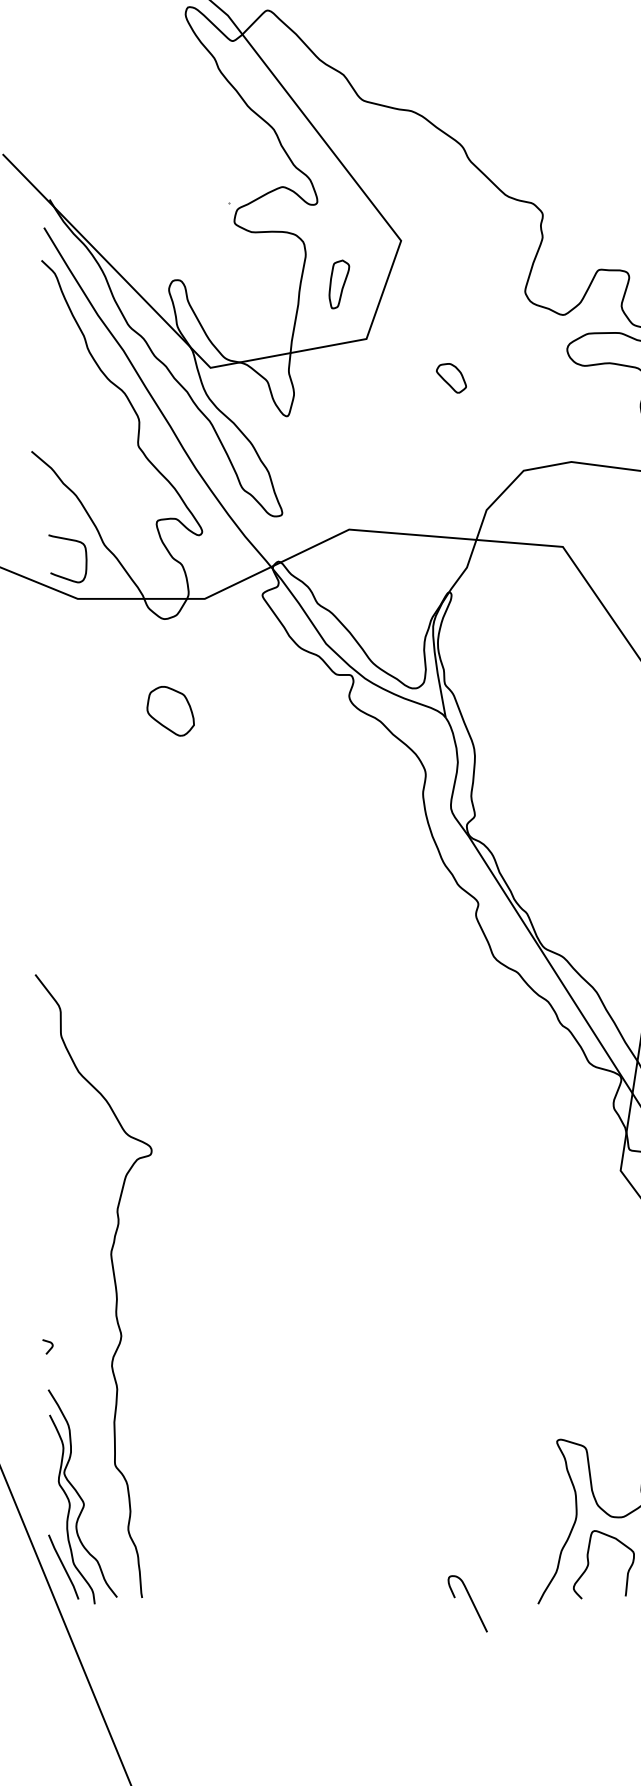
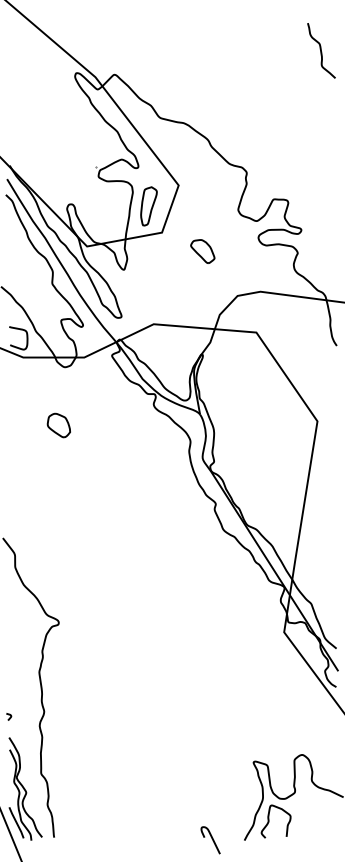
part: (338, 284) -> (148, 206), size x1.67
part: (450, 378) -> (202, 251), size x1.67
part: (169, 711) -> (58, 425), moved

